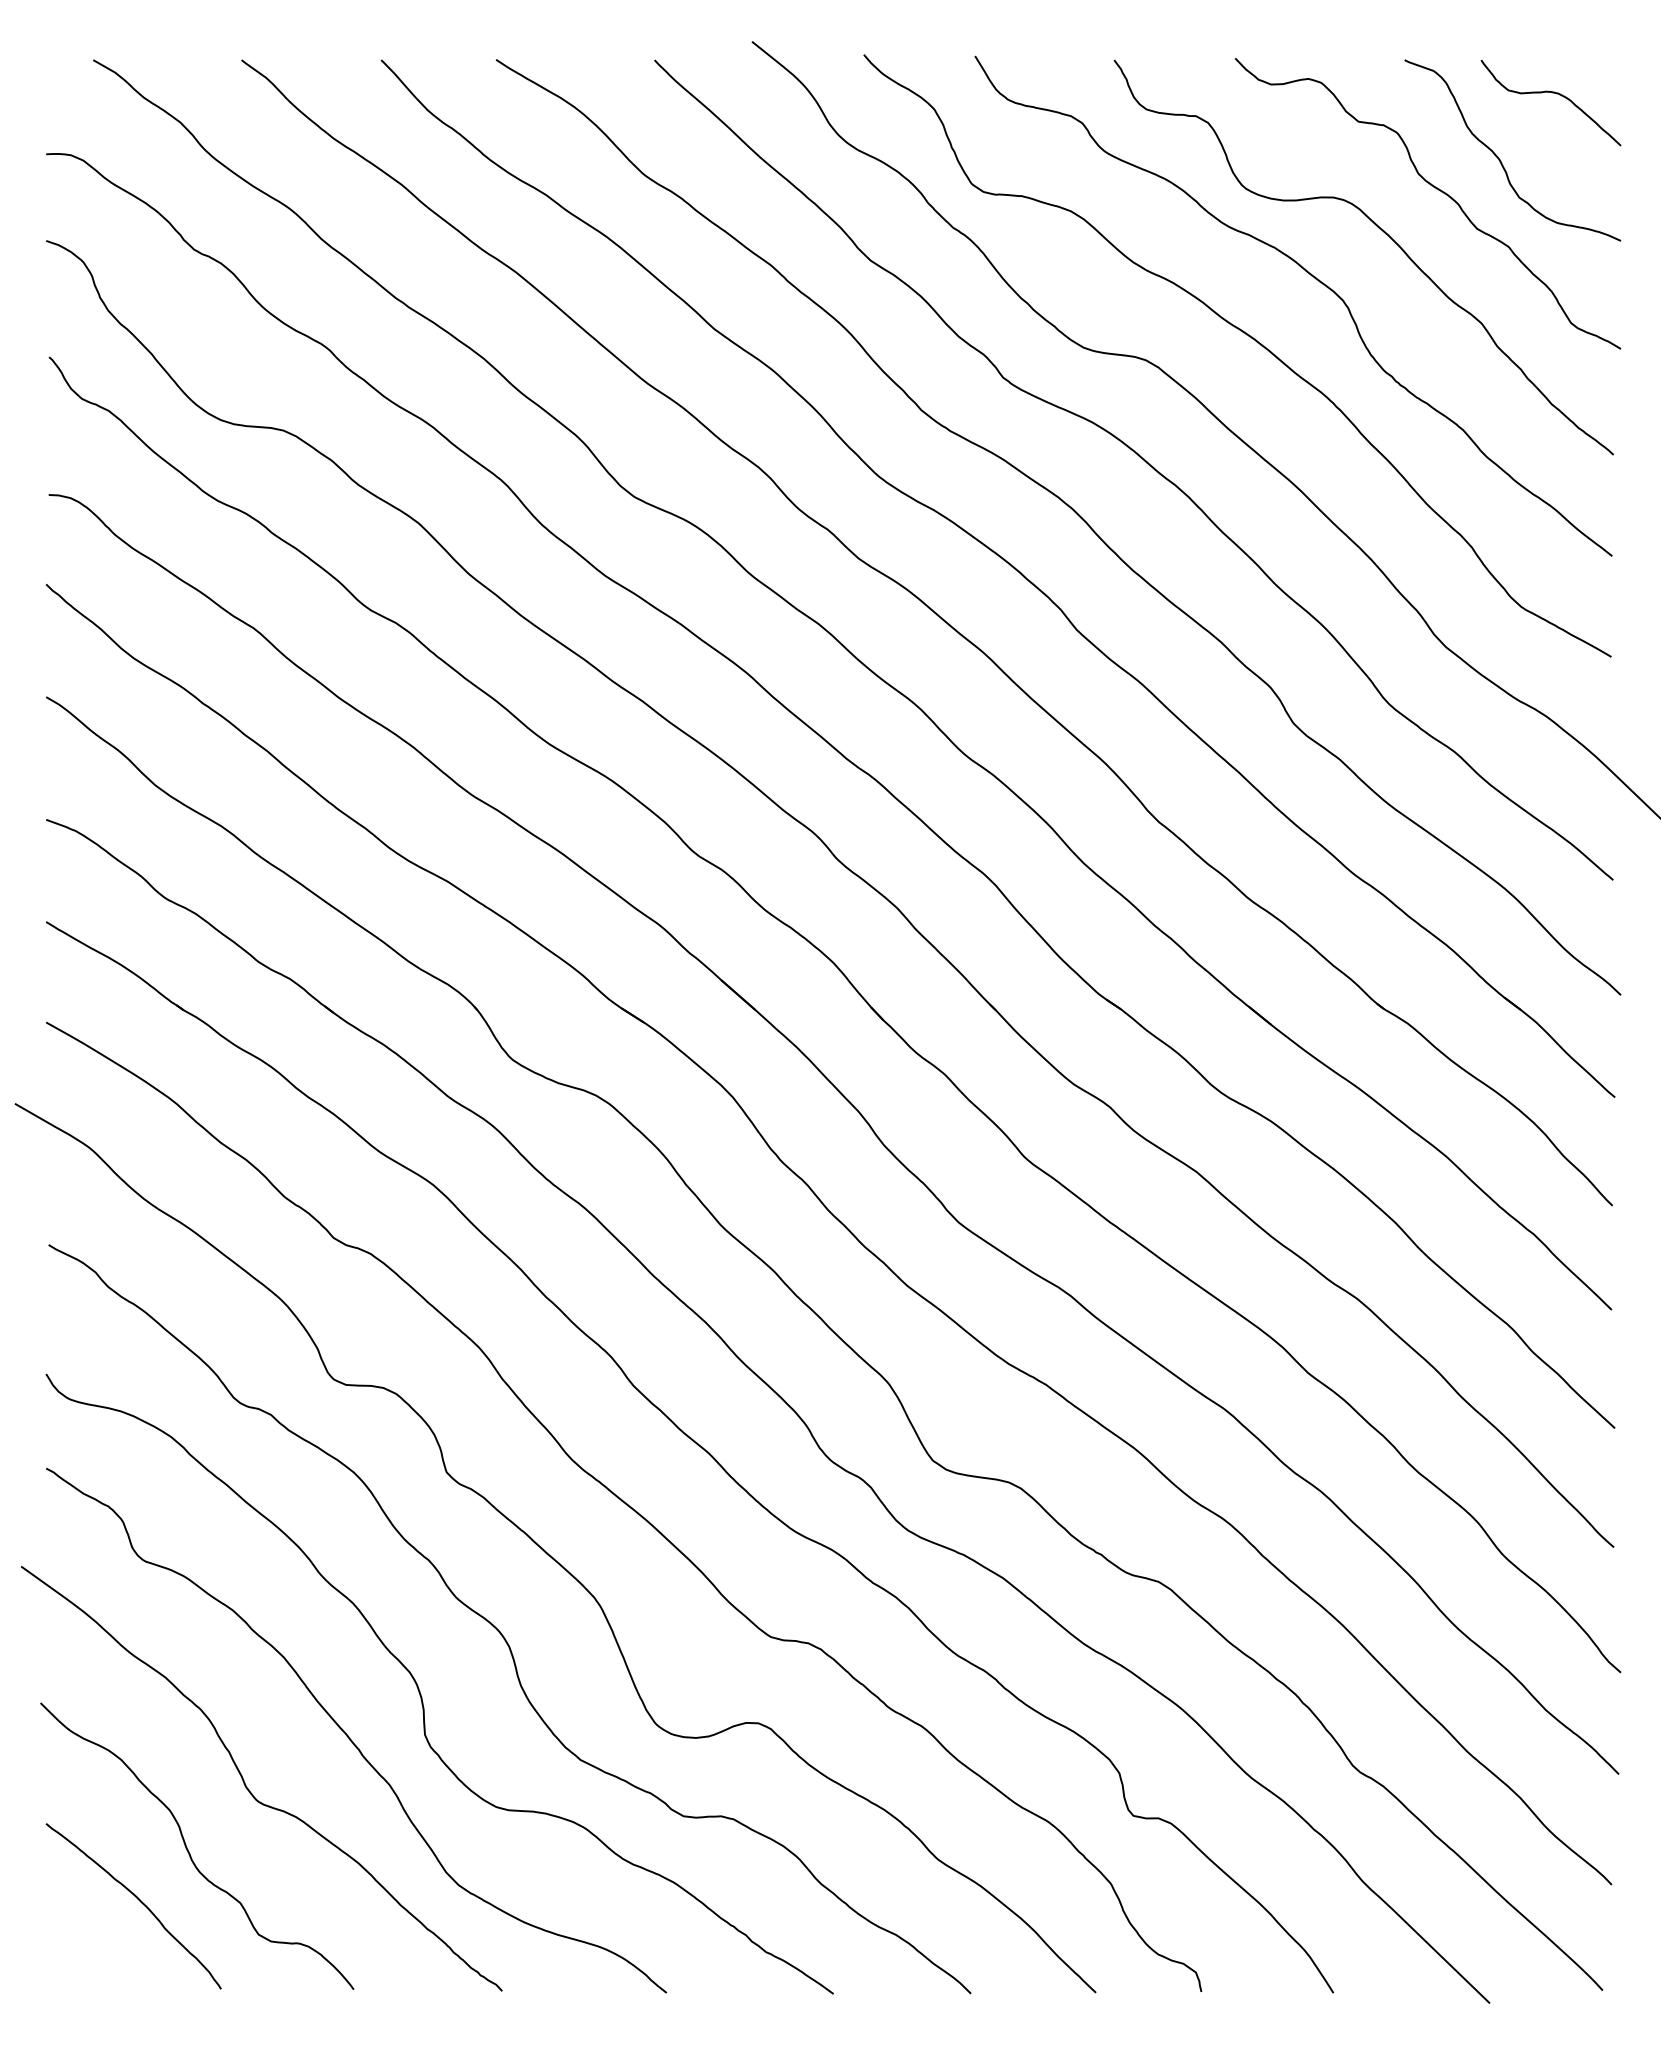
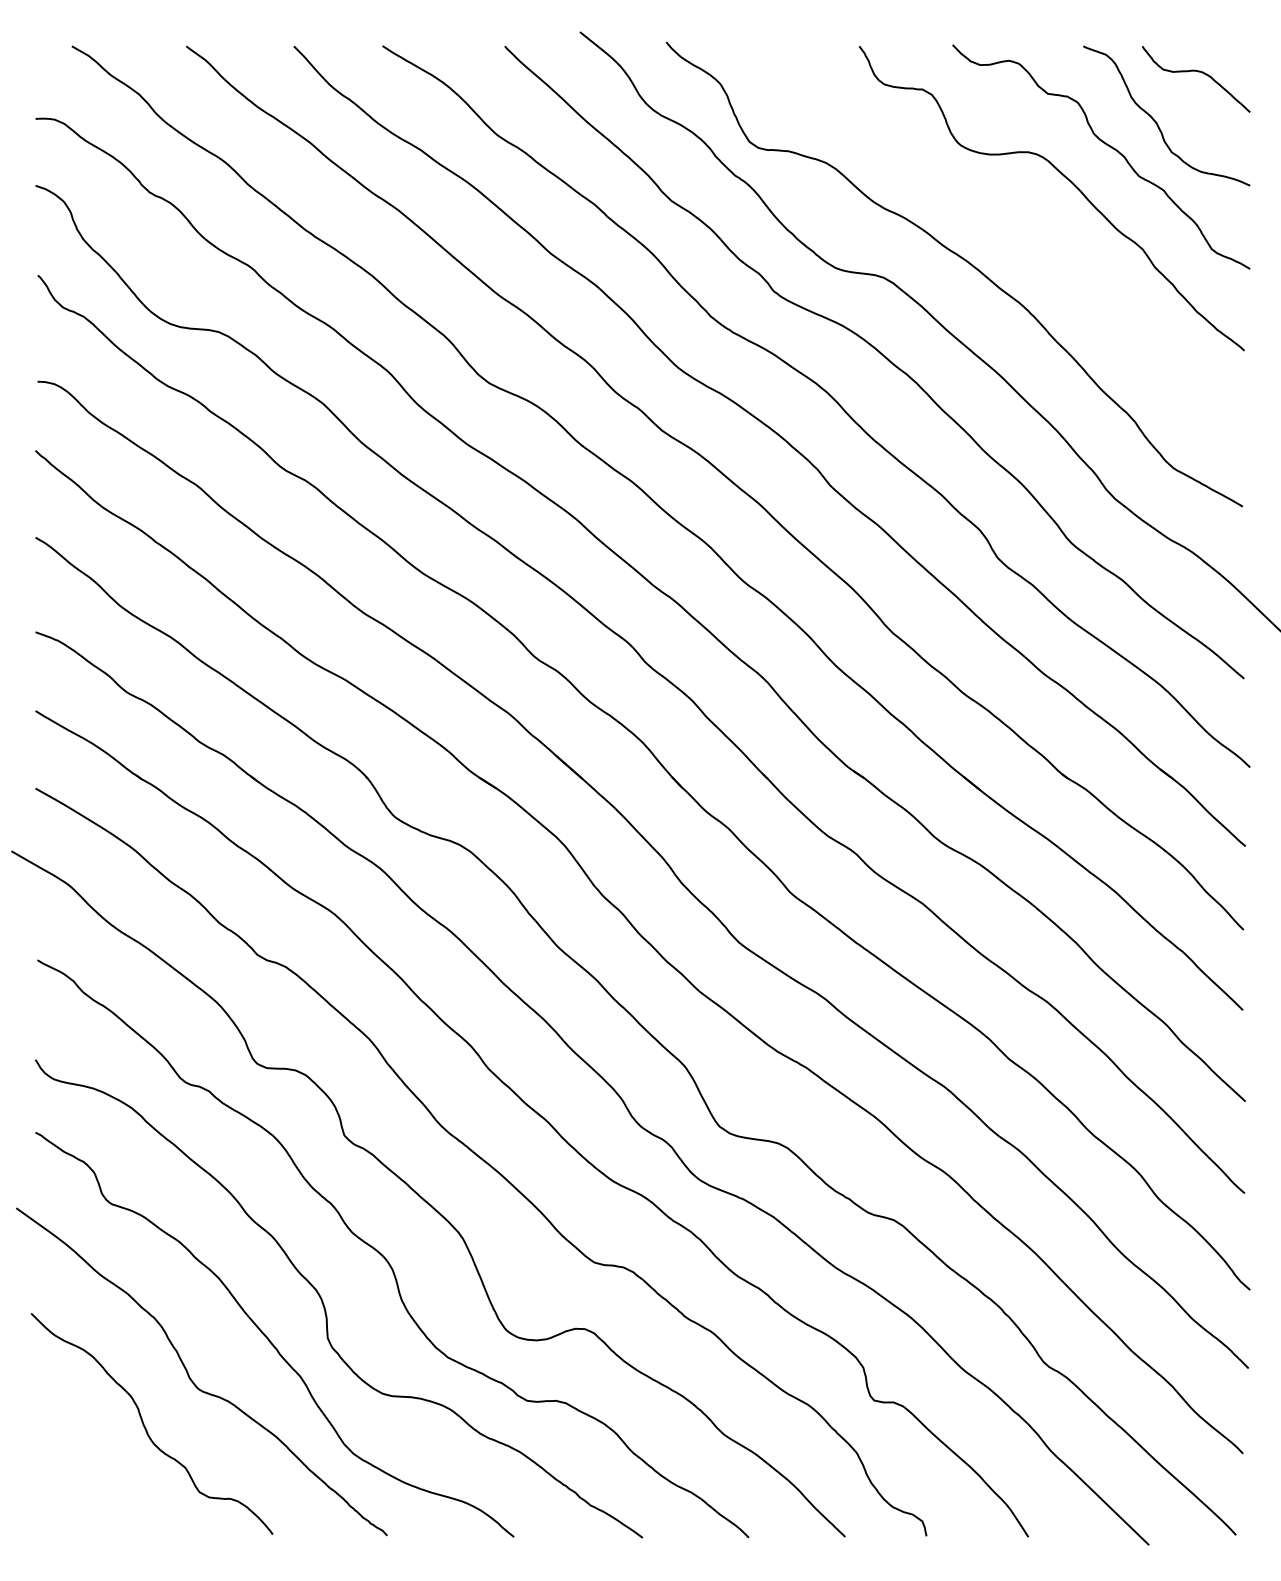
curve: (1315, 279) -> (1014, 215), removed
curve: (138, 1900) -> (106, 1465), removed

